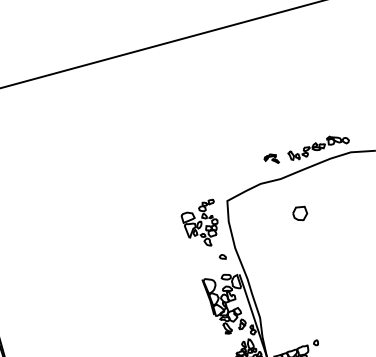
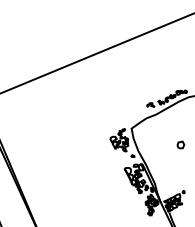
part: (299, 212) -> (180, 144), moved

